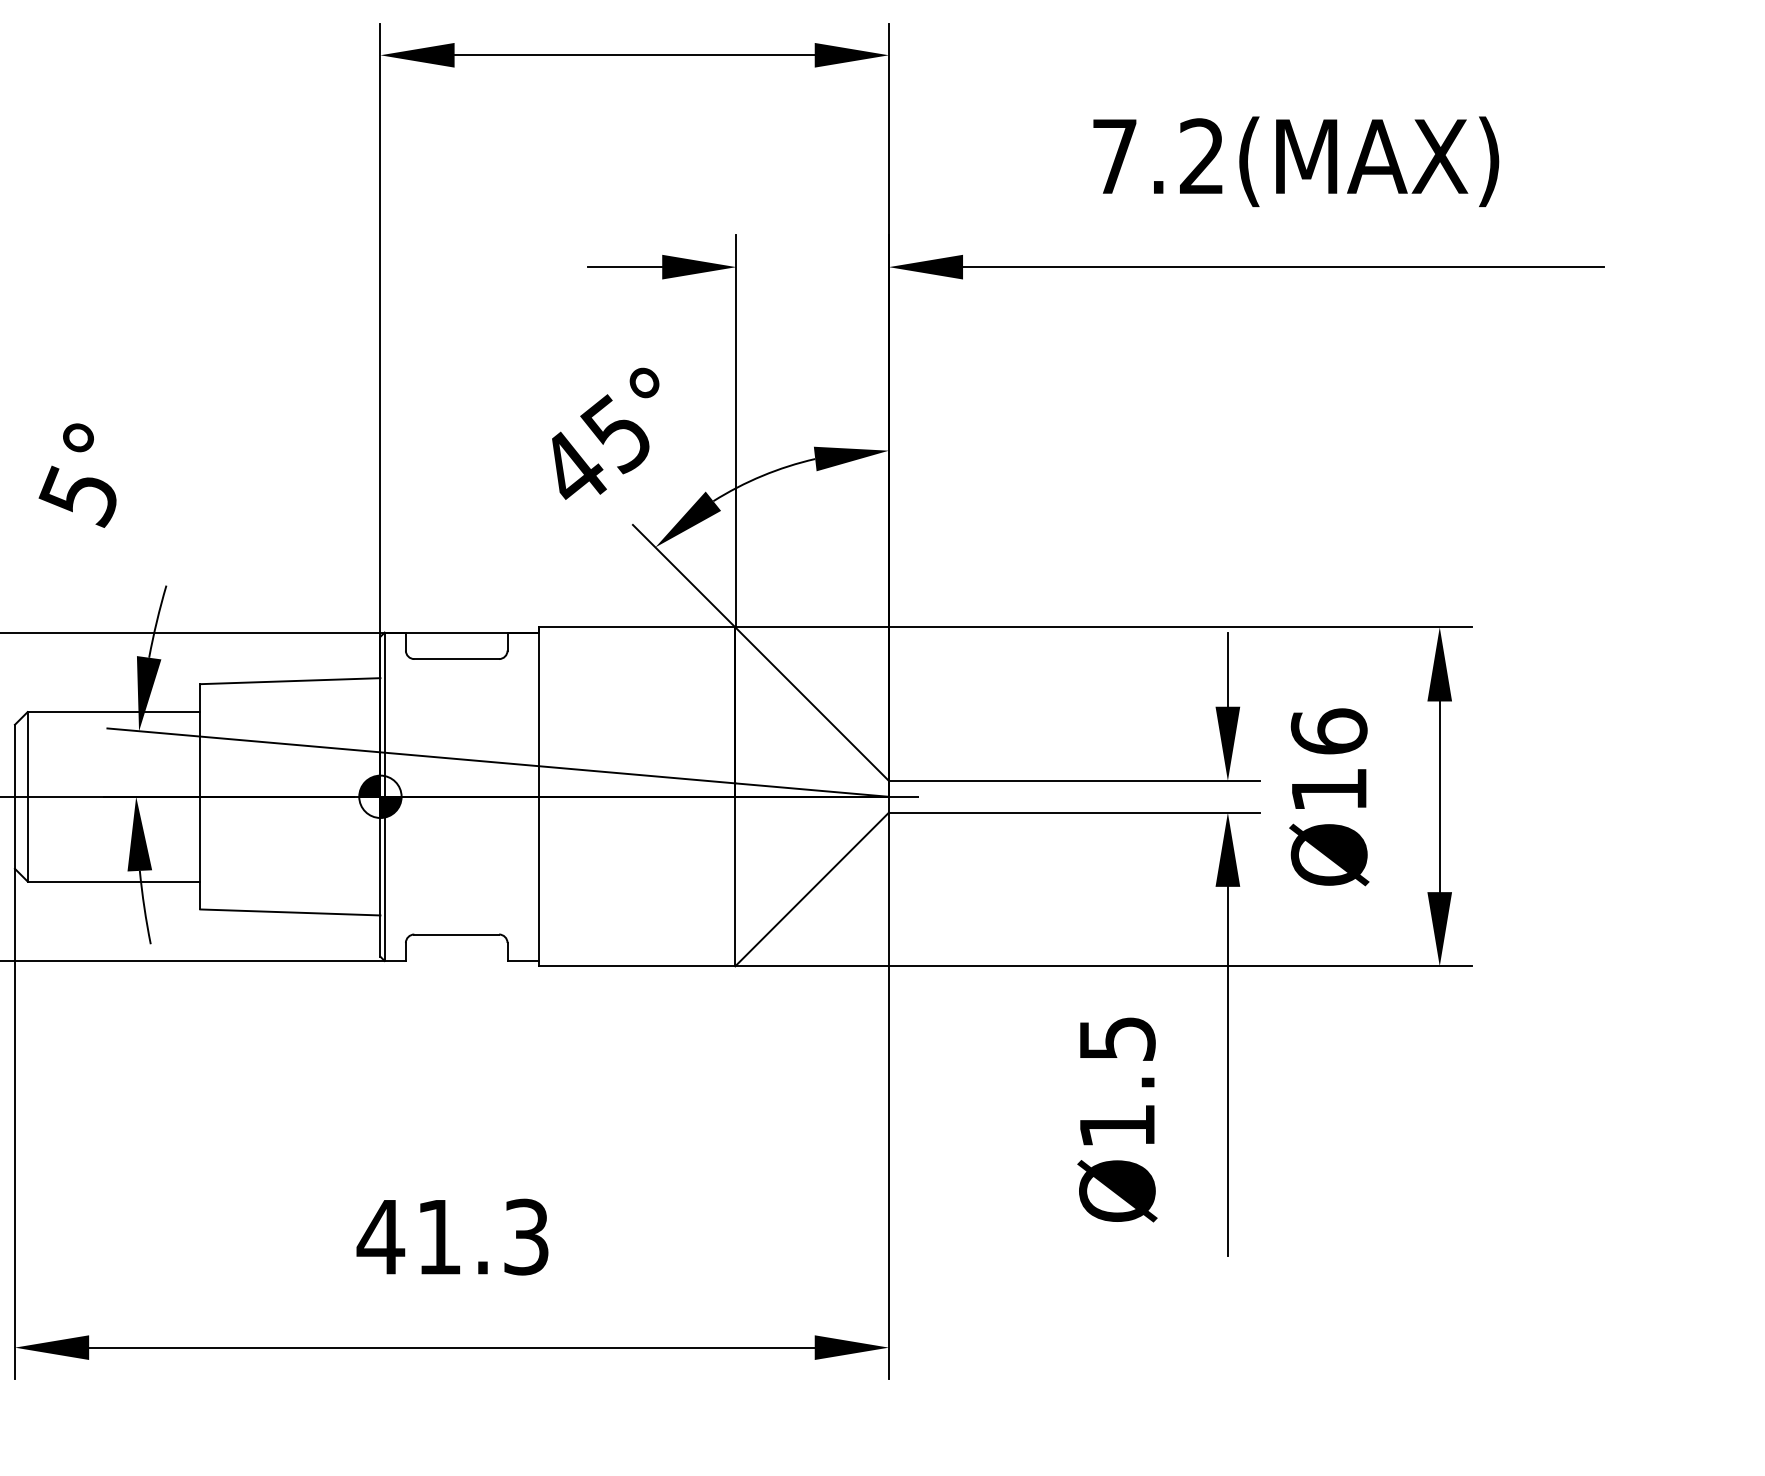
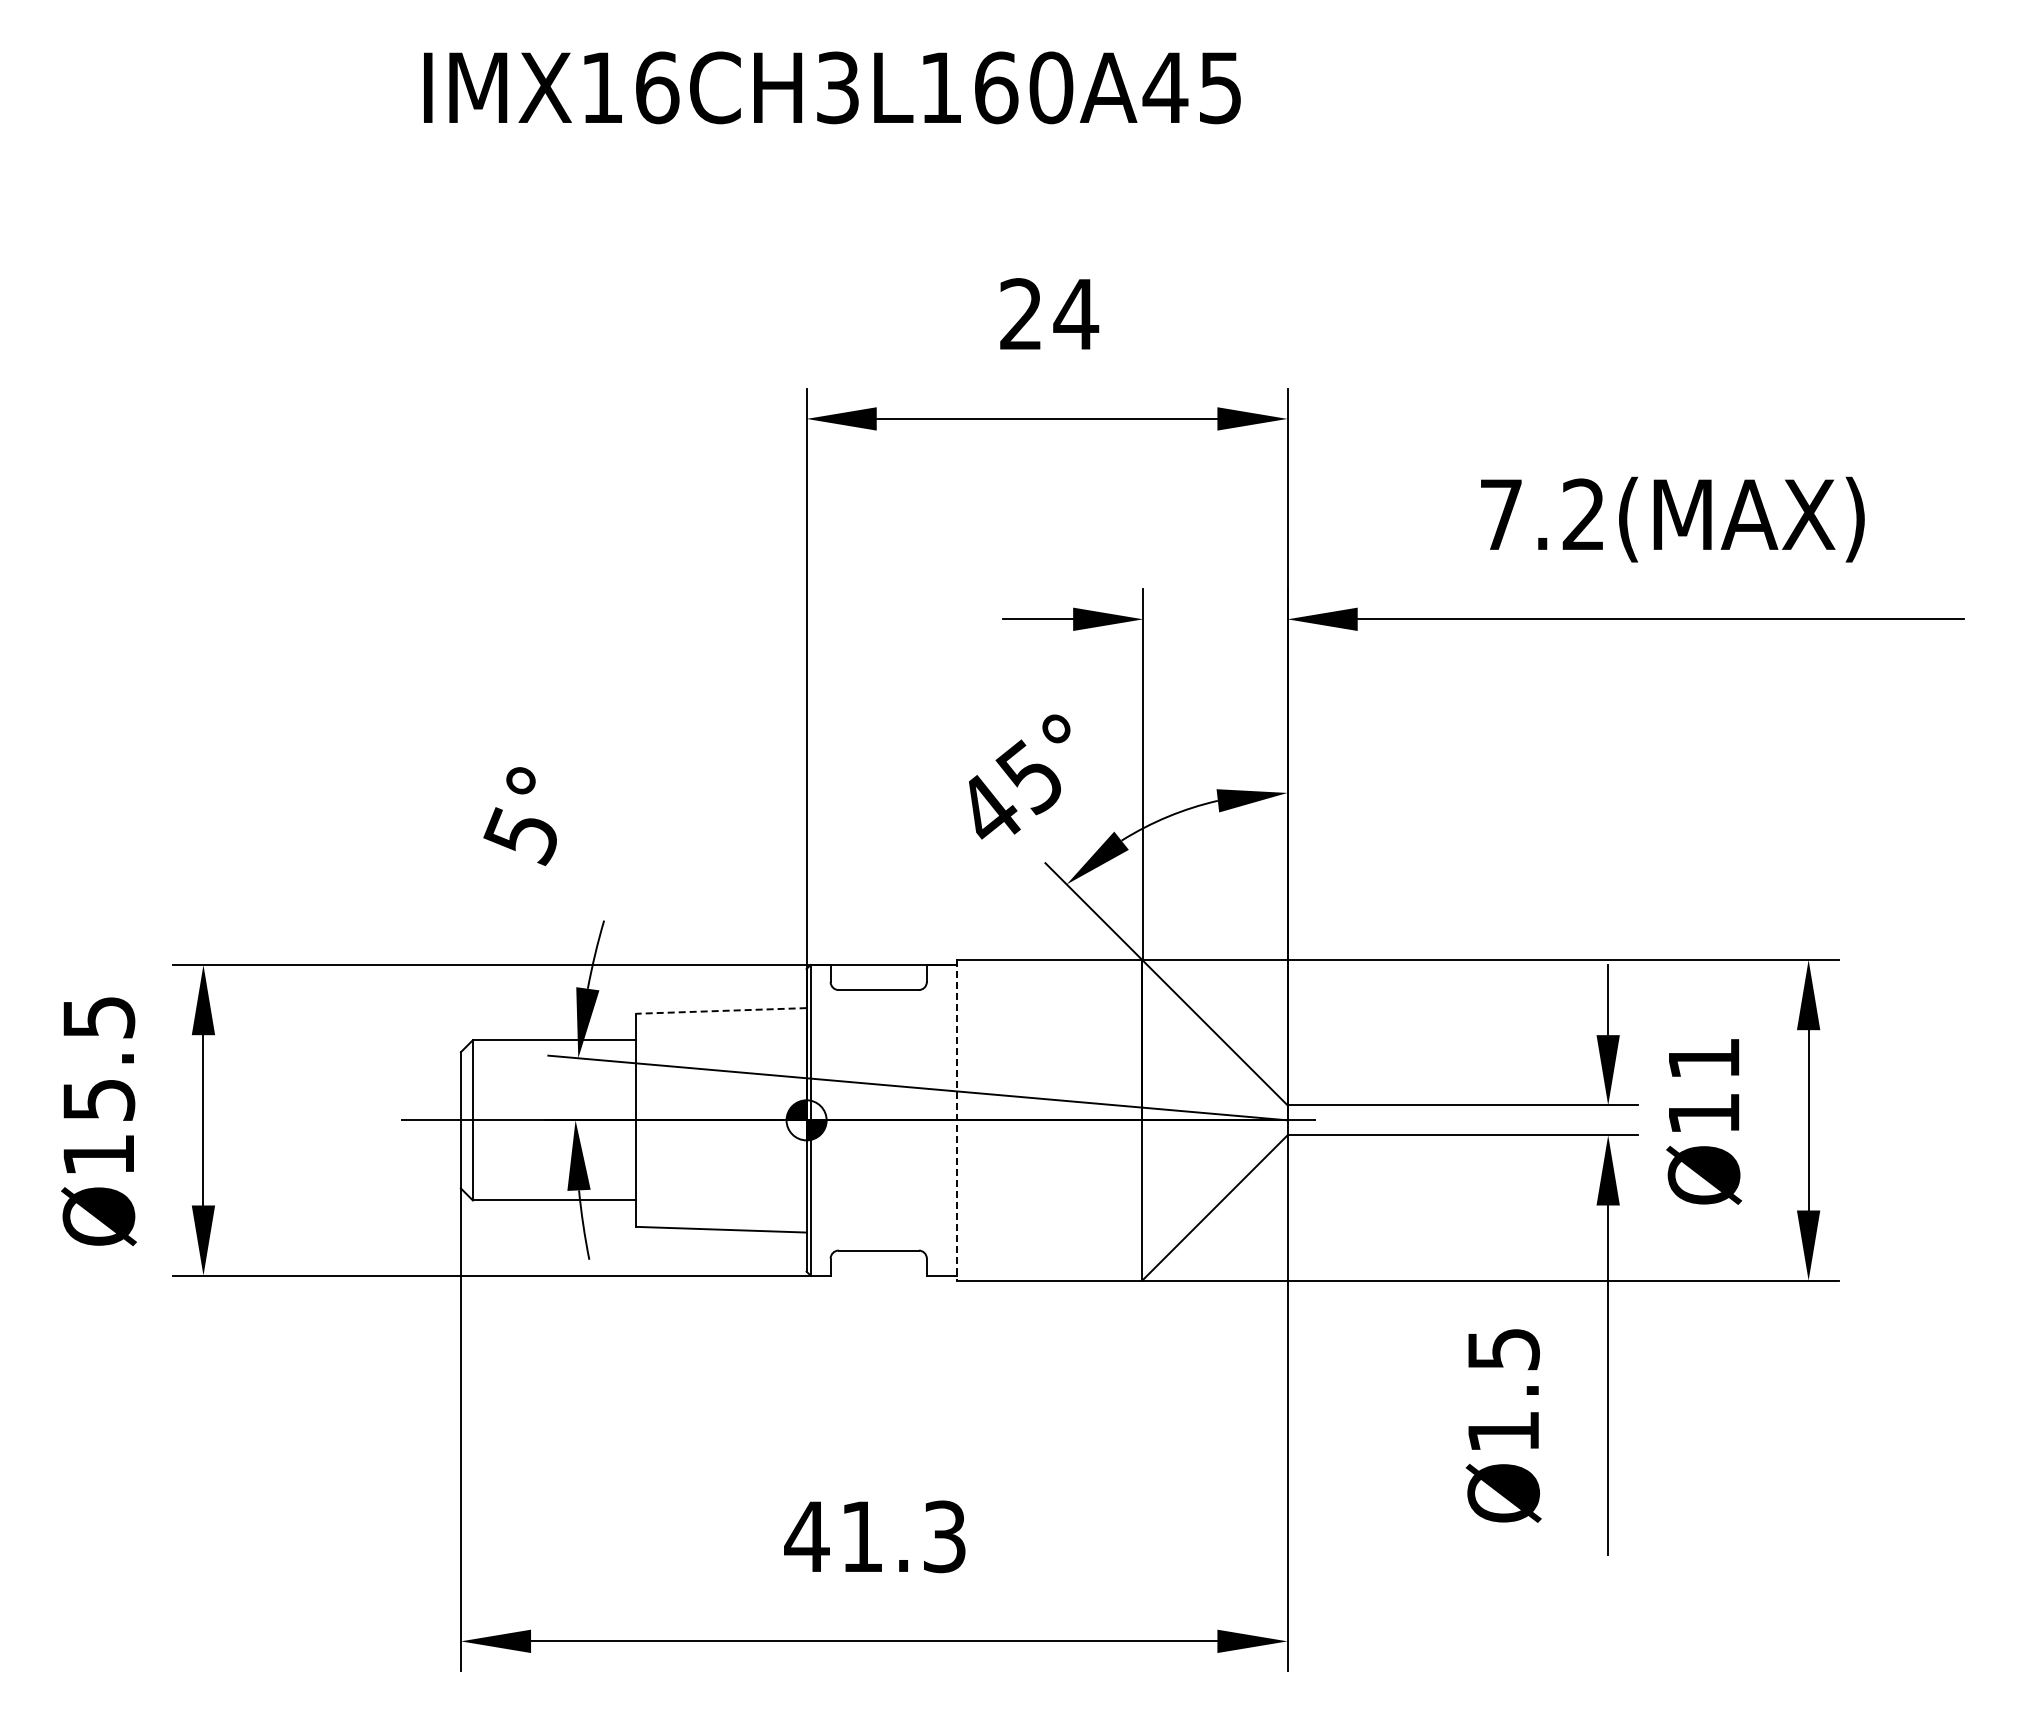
line: (289, 680) -> (720, 1010), solid -> dashed
text: (1328, 731) -> (1703, 1058), Ø16 -> Ø11
line: (538, 796) -> (956, 1120), solid -> dashed

